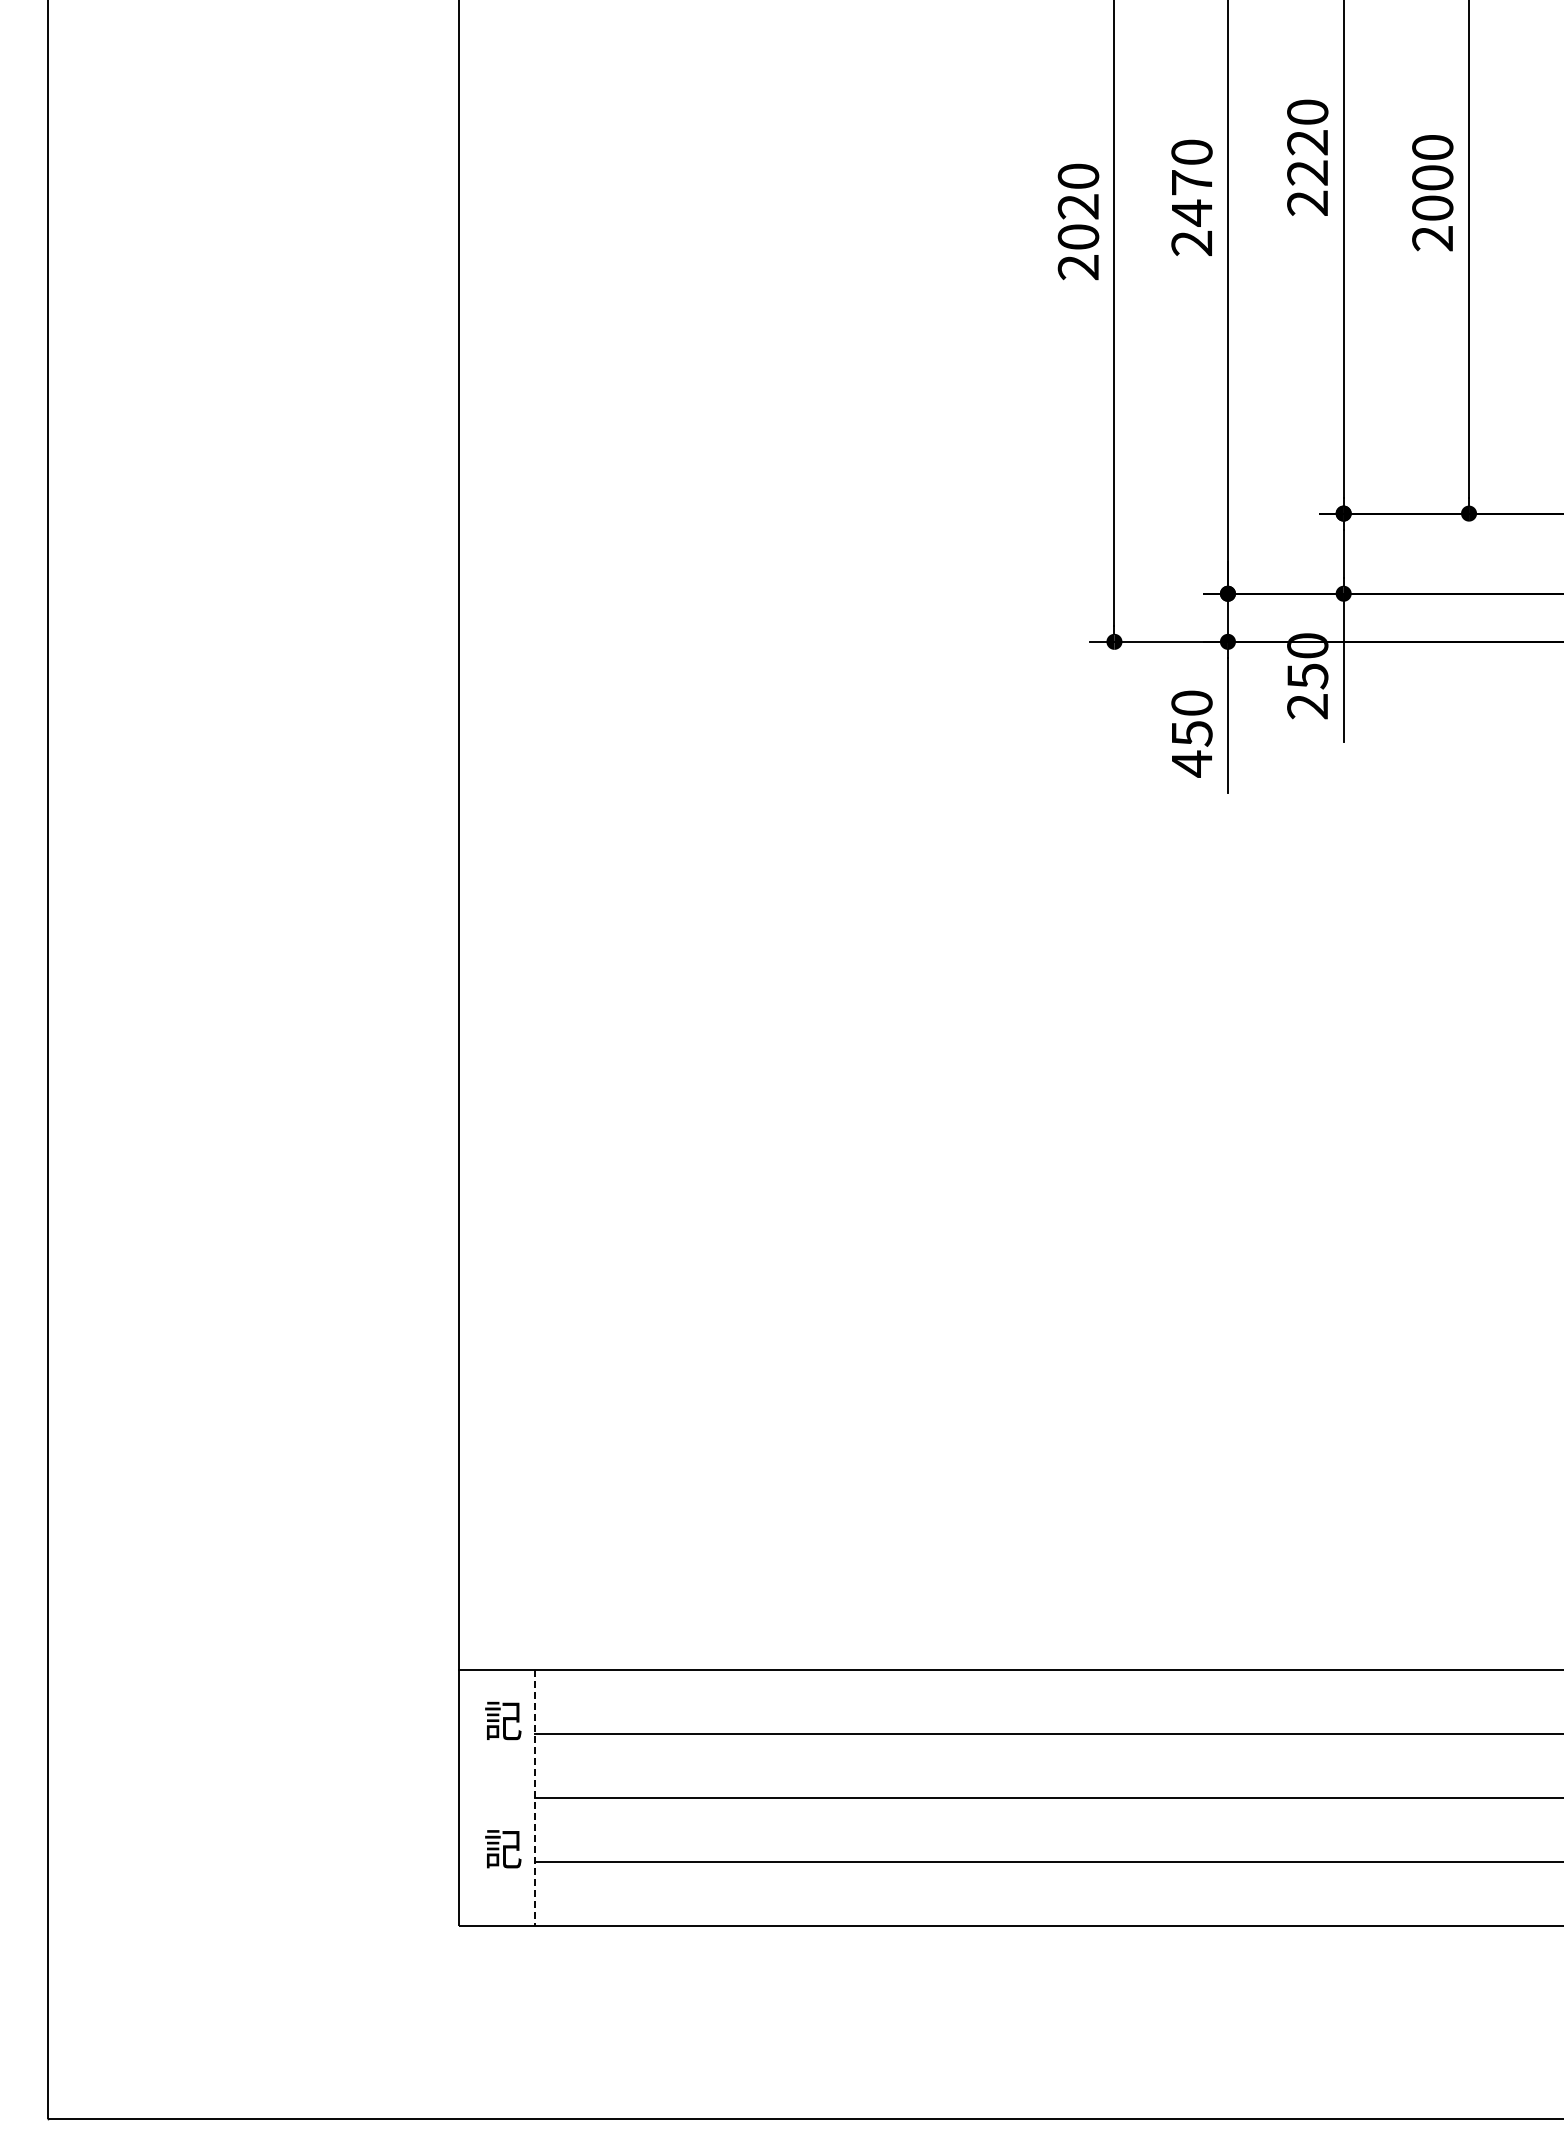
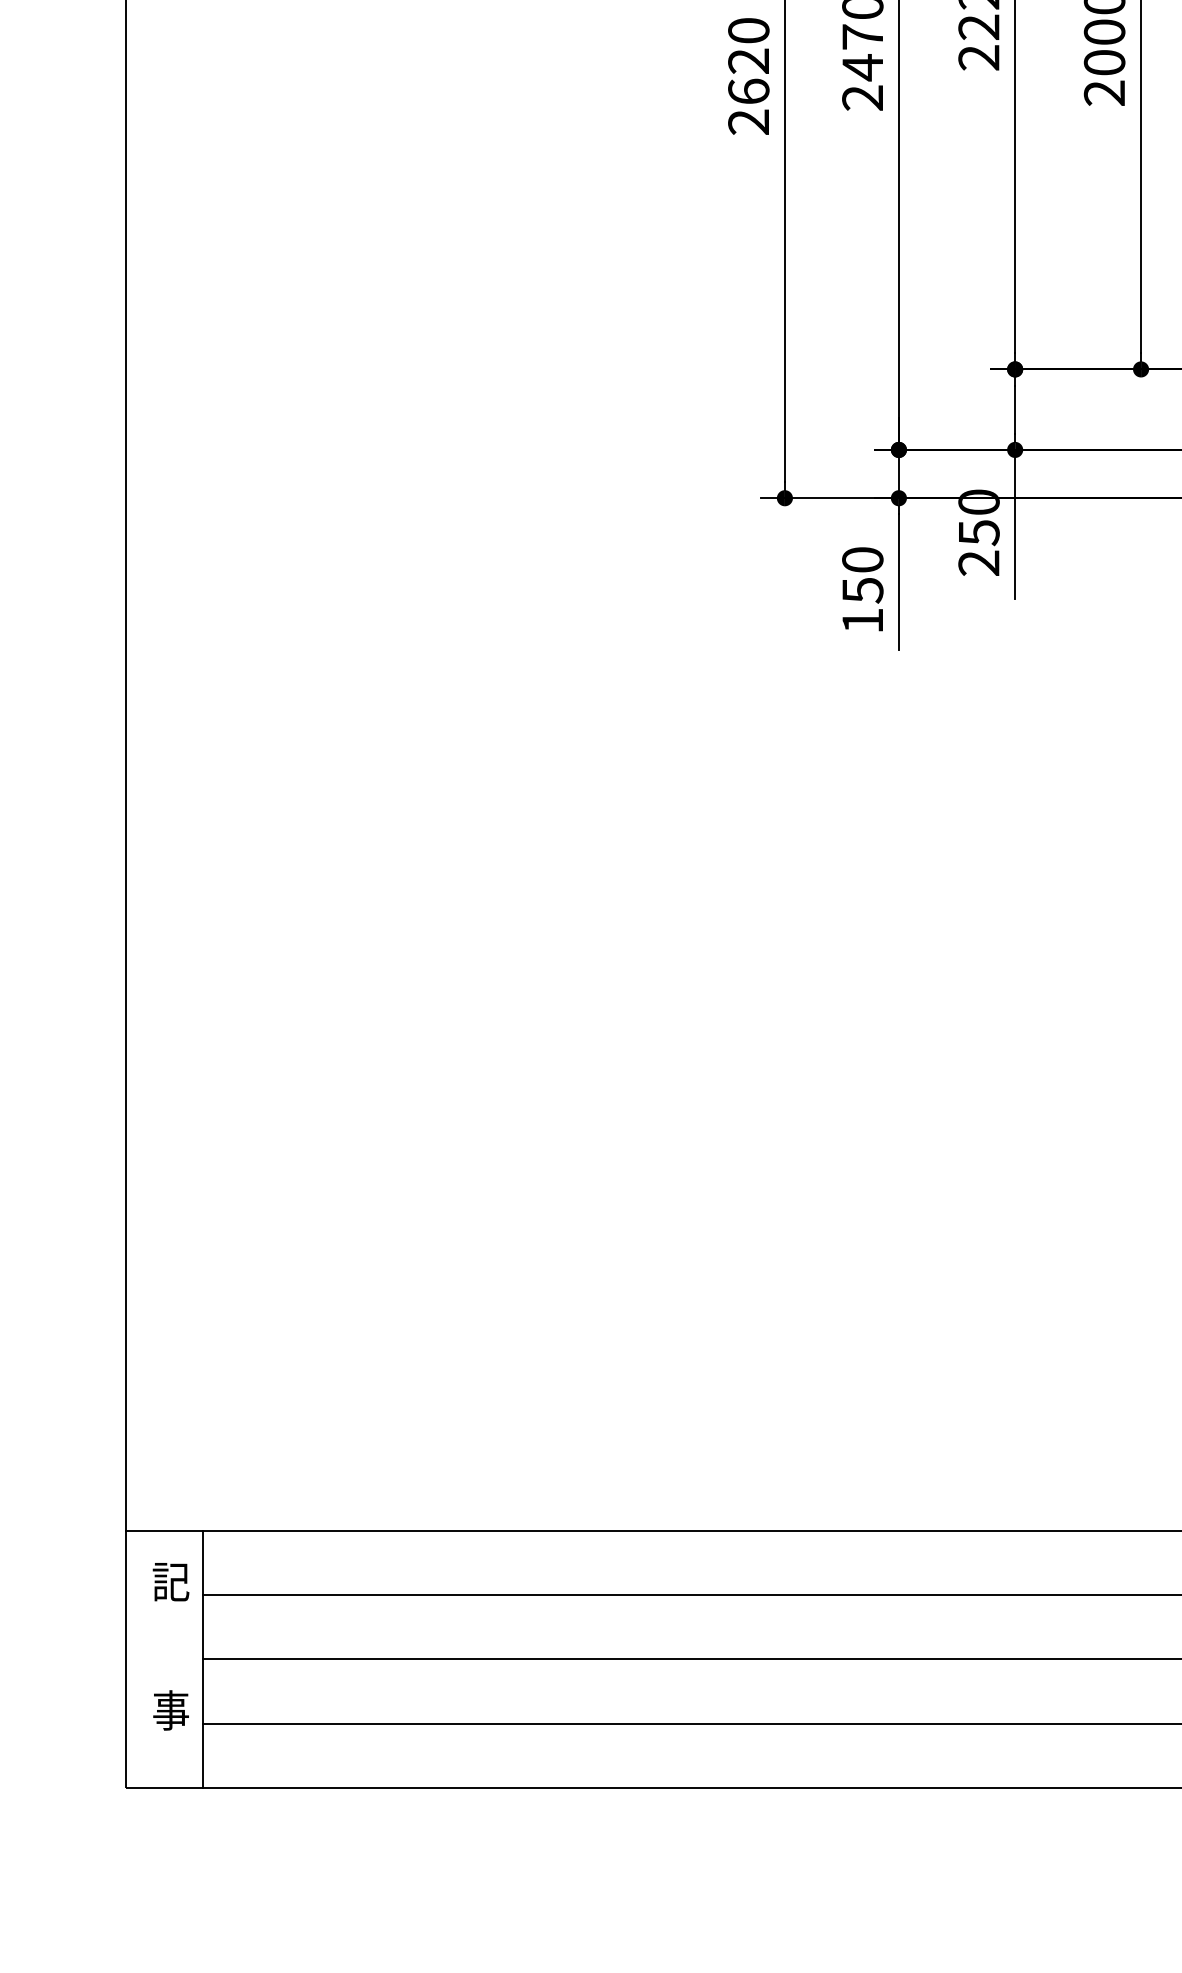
text: (1078, 236) -> (748, 91), 2020 -> 2620
text: (1191, 763) -> (862, 620), 450 -> 150
line: (535, 1798) -> (203, 1659), dashed -> solid
text: (503, 1848) -> (171, 1710), 記 -> 事

